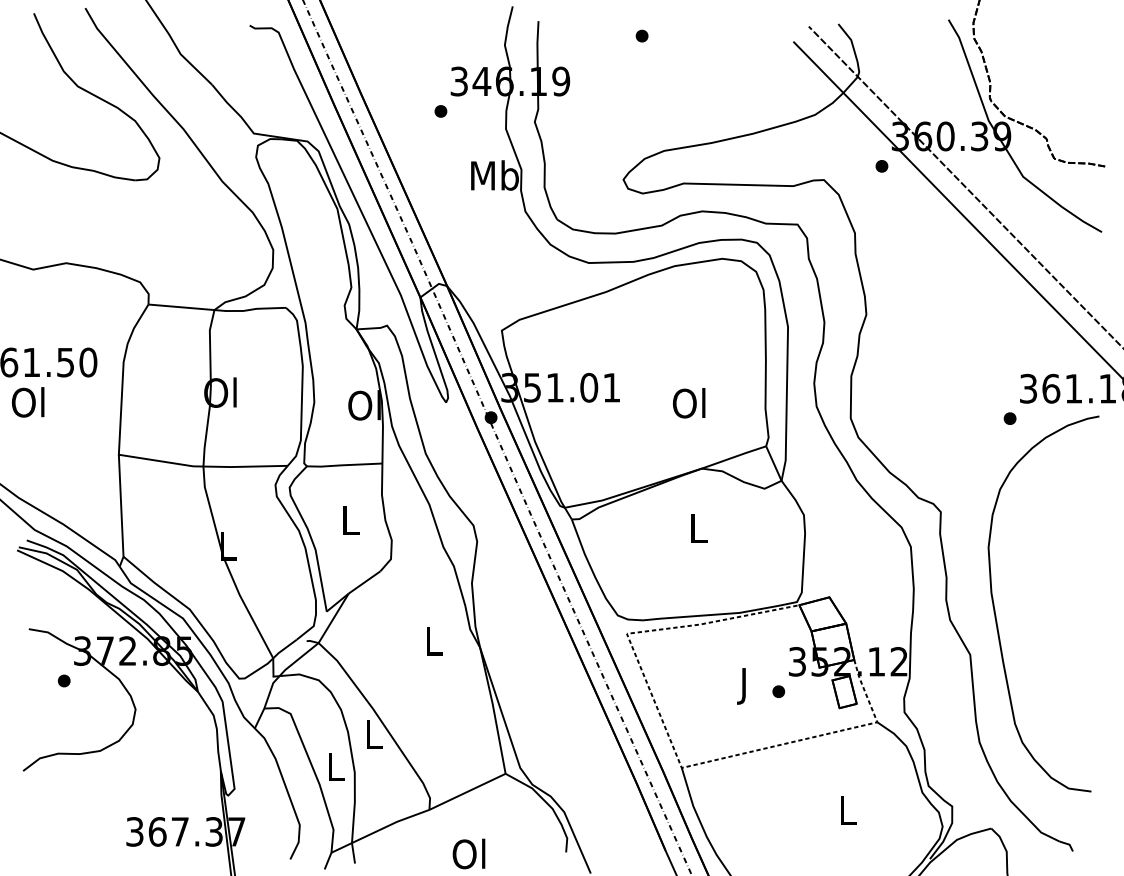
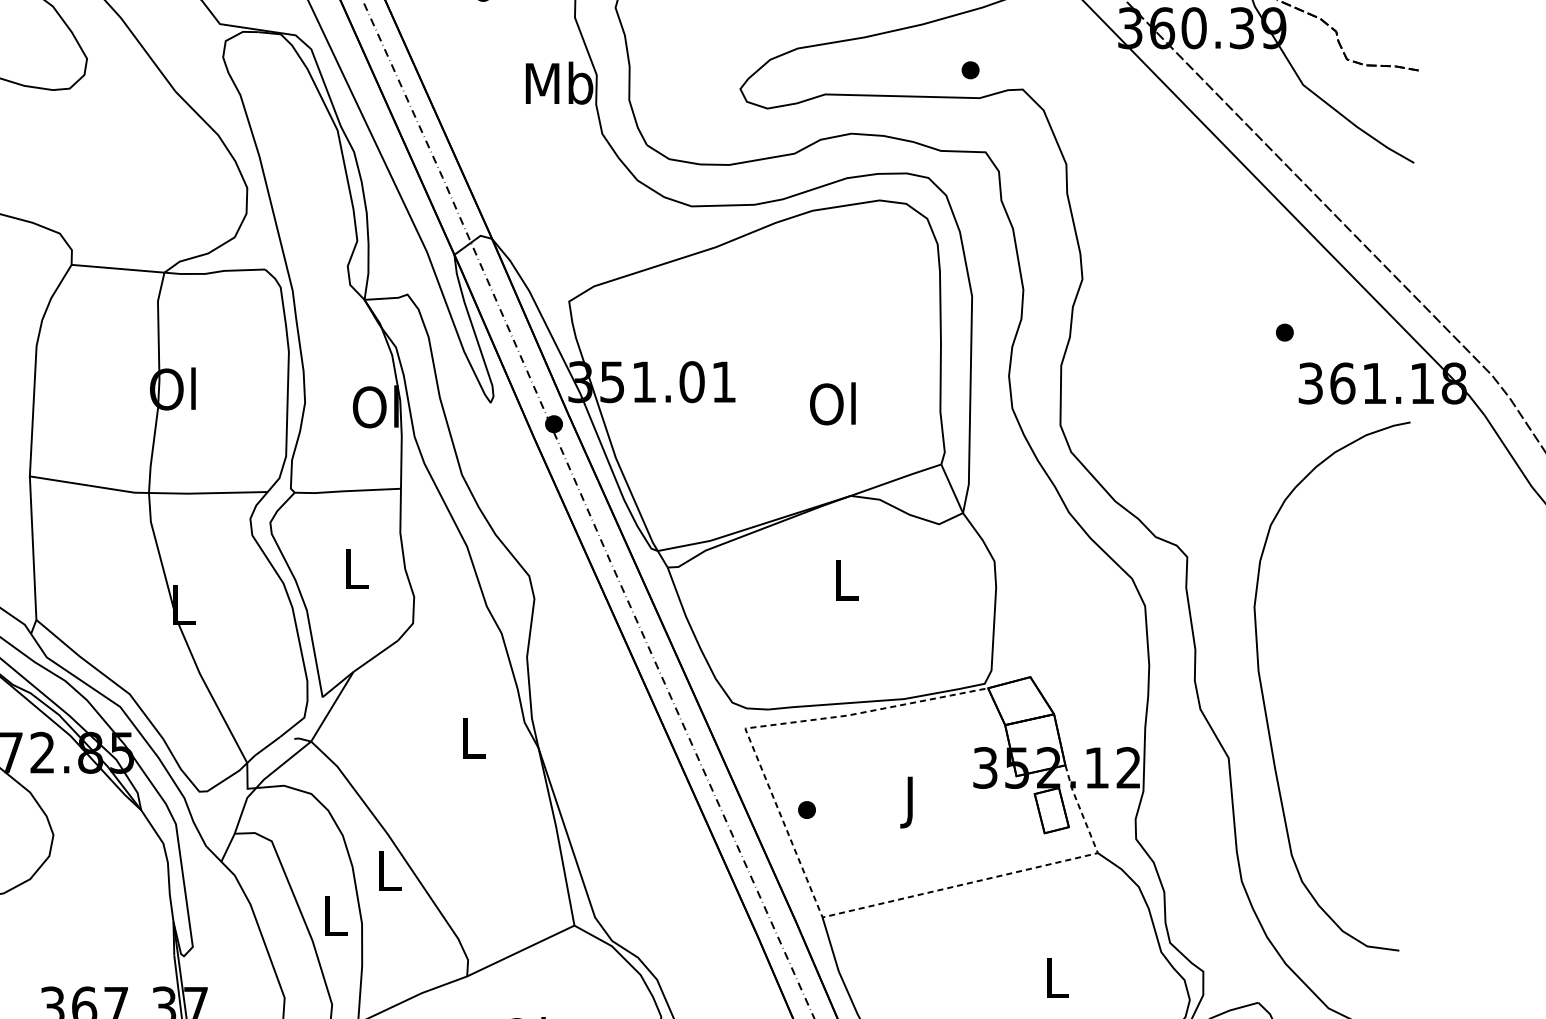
part: (881, 166) -> (969, 70), moved
part: (1009, 418) -> (1283, 332), moved
part: (778, 691) -> (806, 809), moved

